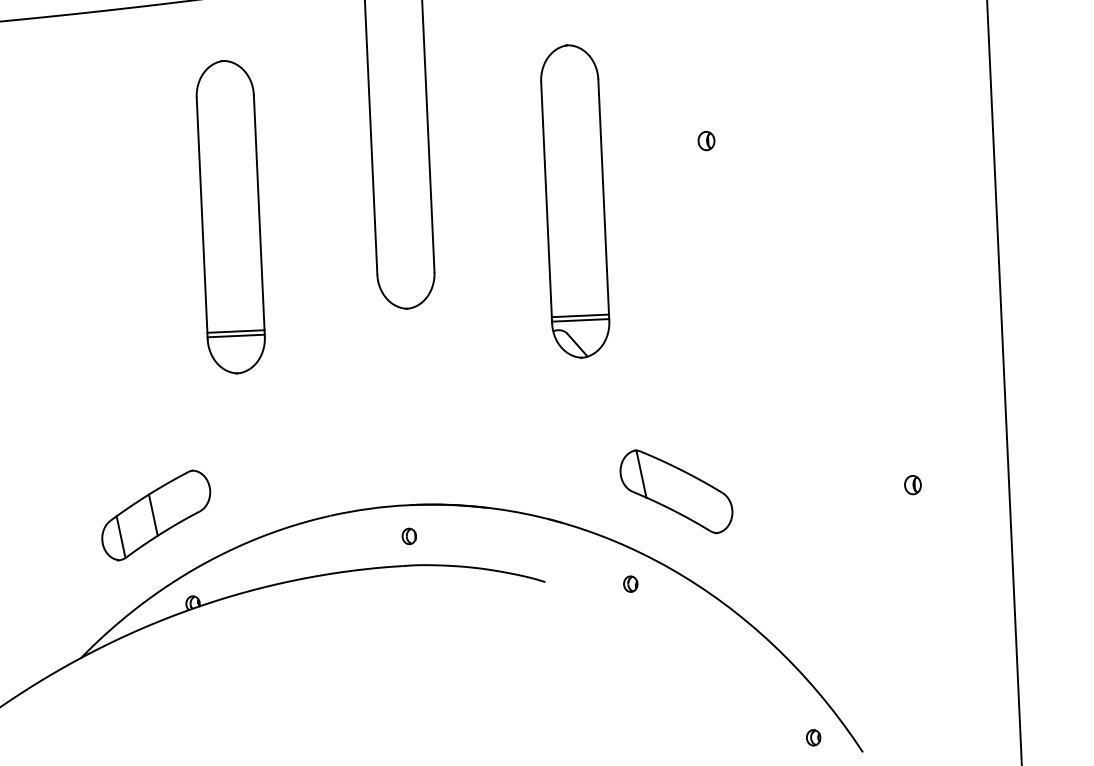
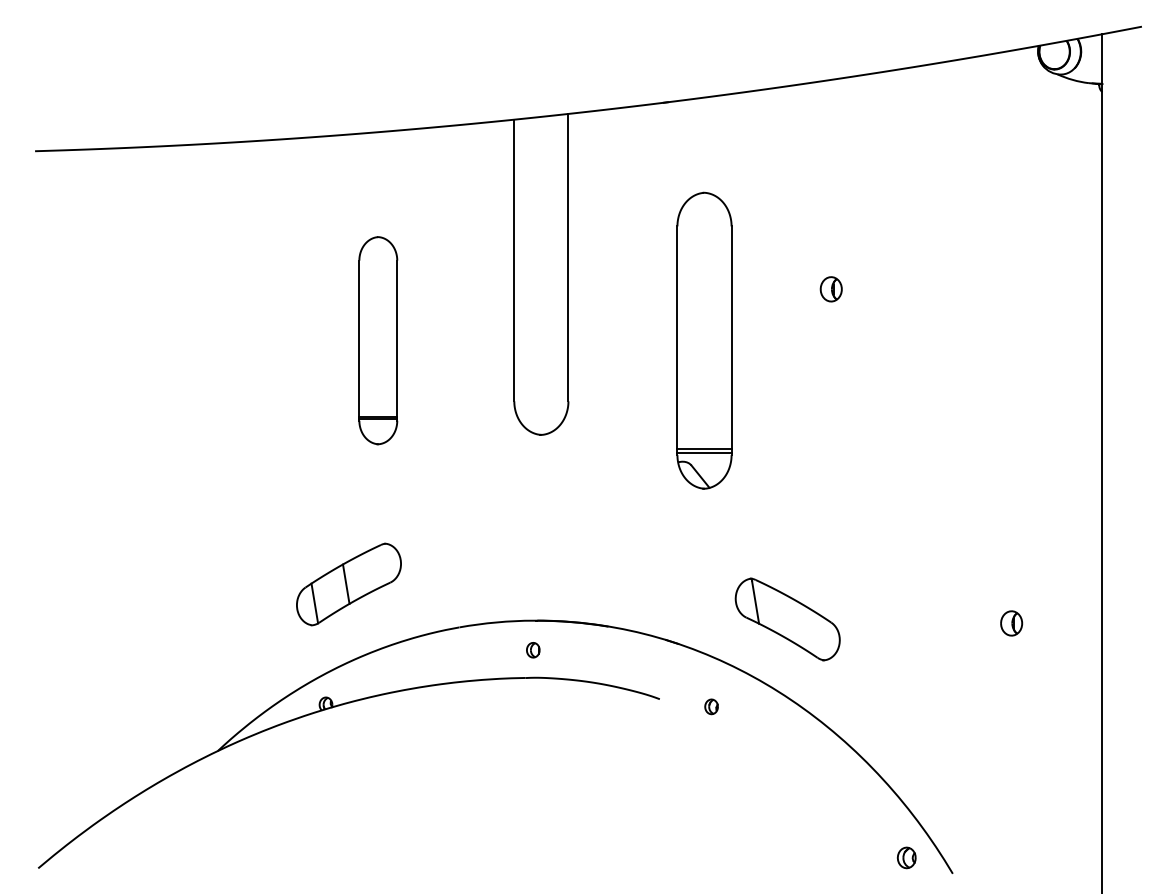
part: (705, 140) -> (830, 288), size x1.4
part: (231, 216) -> (378, 340), size x0.7
part: (912, 484) -> (1011, 622), size x1.4
part: (155, 515) -> (348, 584), moved
part: (630, 583) -> (711, 706), moved
part: (813, 737) -> (906, 857), size x1.4

